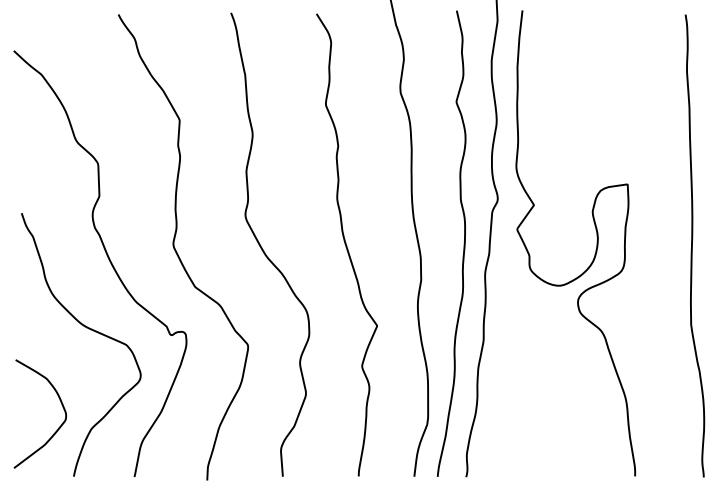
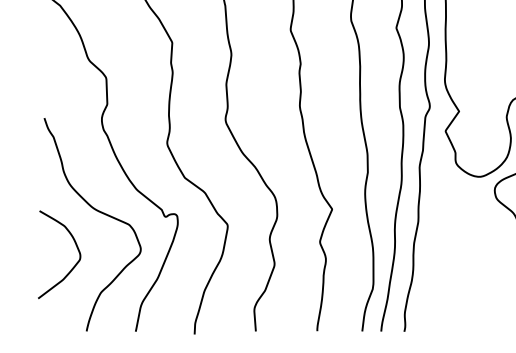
curve: (61, 405) -> (76, 247), moved

